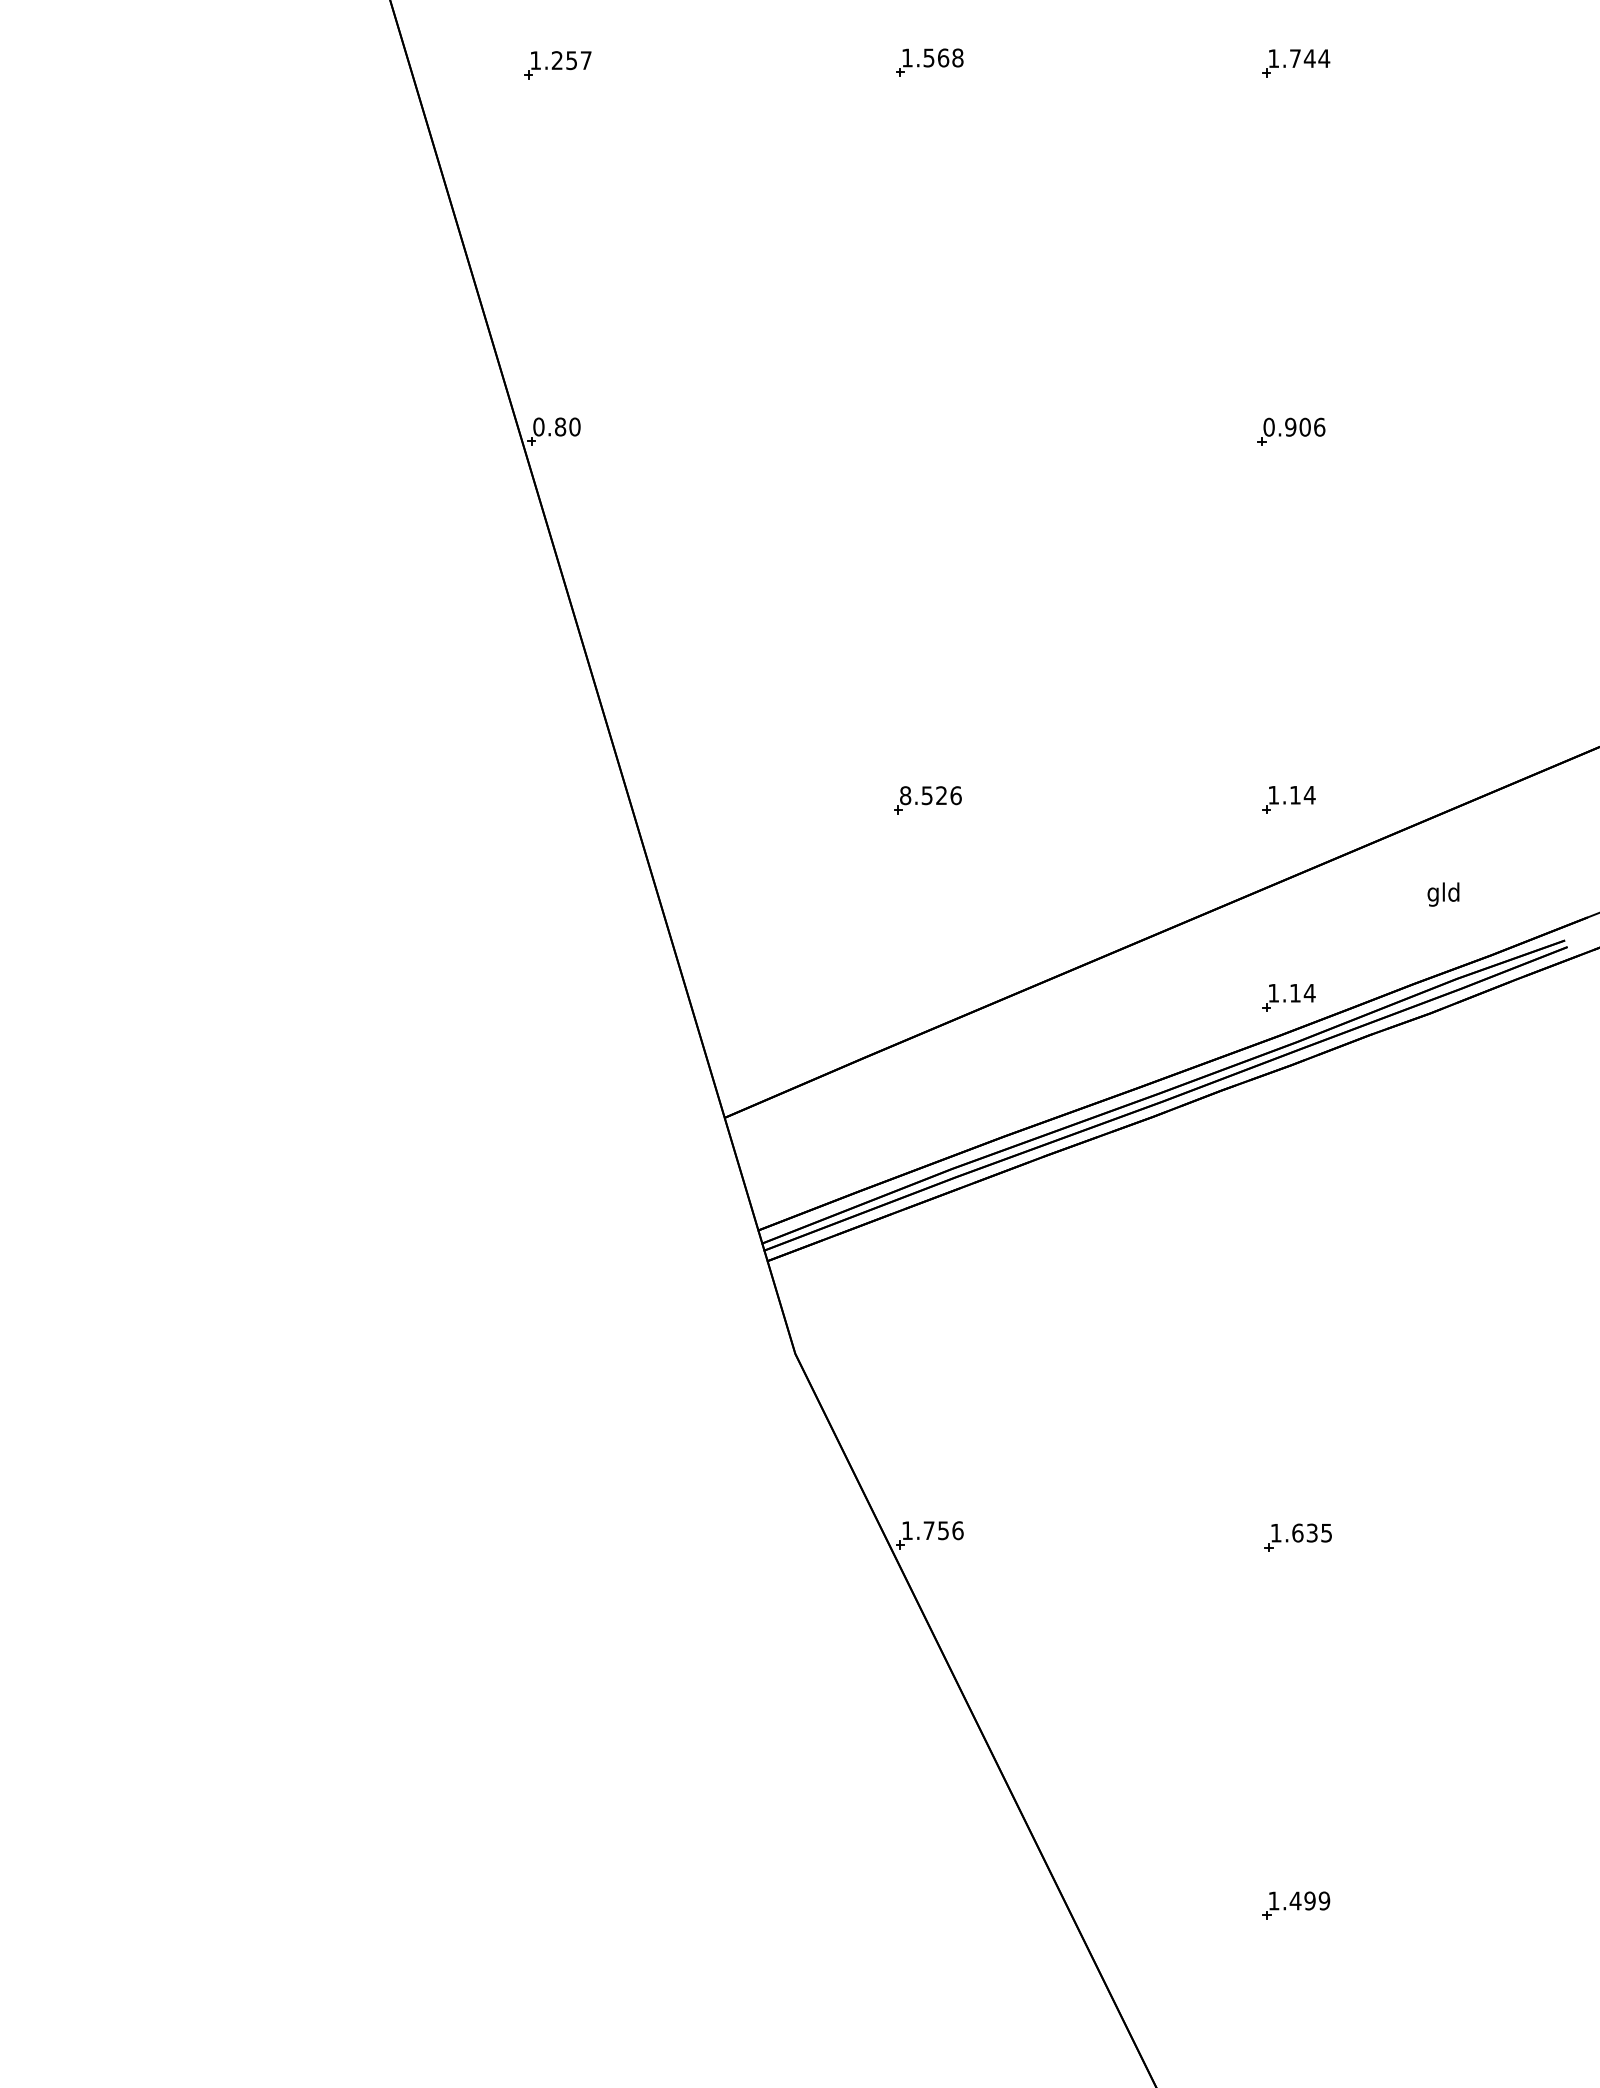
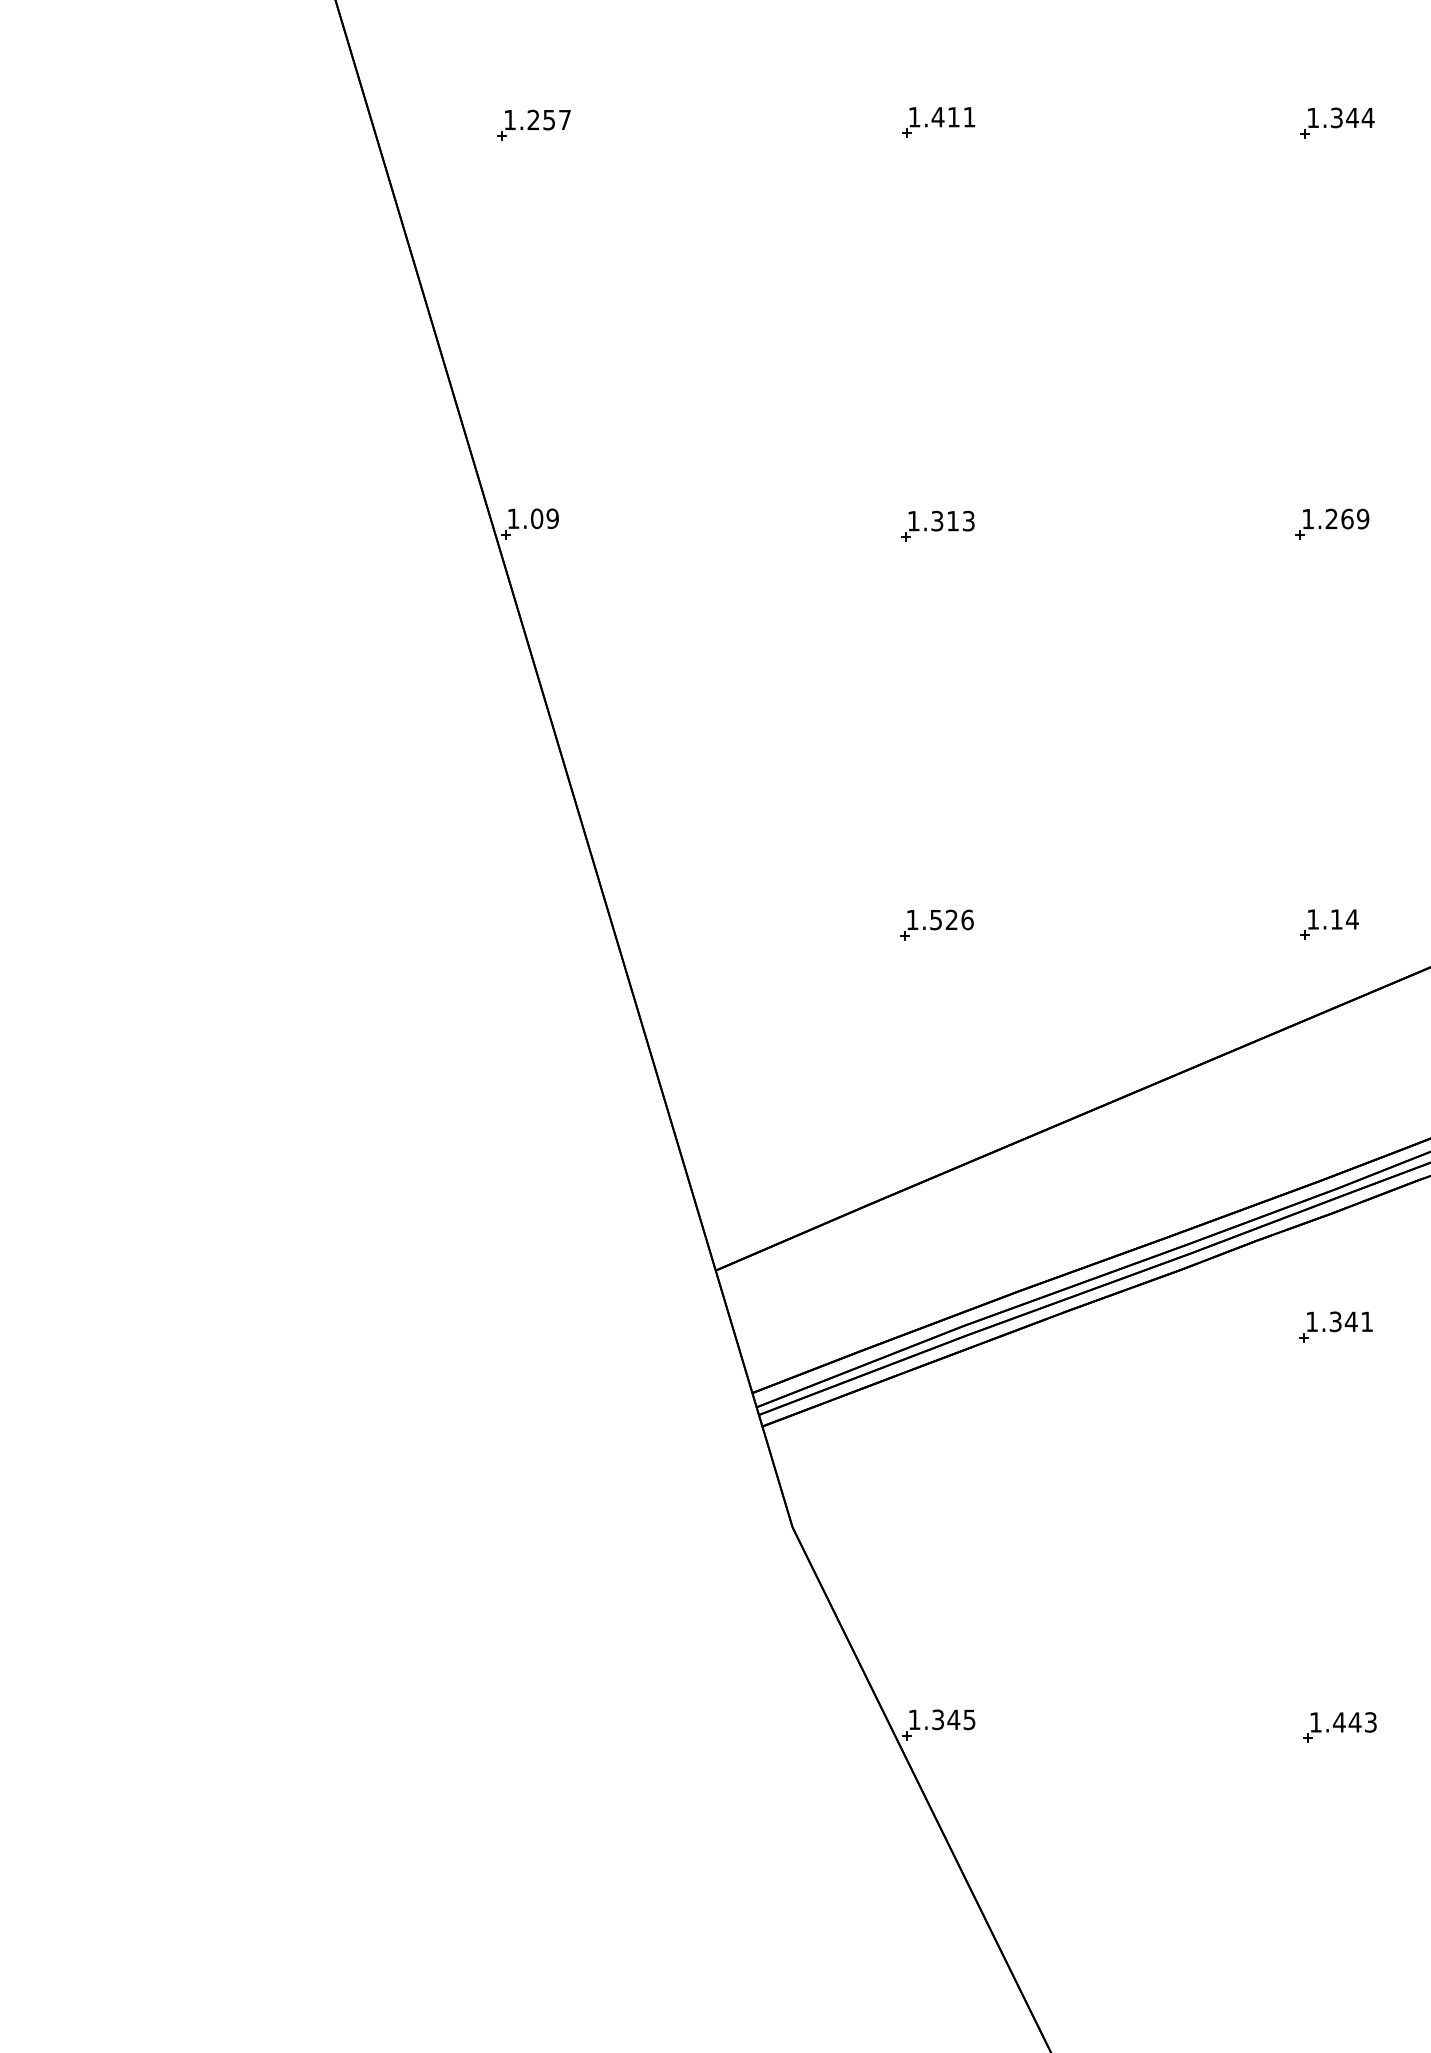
text: (943, 57) -> (953, 116), 1.568 -> 1.411
text: (1295, 58) -> (1336, 117), 1.744 -> 1.344
text: (556, 426) -> (532, 518), 0.80 -> 1.09
text: (1294, 426) -> (1335, 518), 0.906 -> 1.269
part: (928, 433) -> (937, 525), added
text: (905, 795) -> (912, 919), 8.526 -> 1.526
part: (1288, 997) -> (1329, 1139), removed
part: (1294, 1169) -> (1335, 1326), added
text: (943, 1530) -> (953, 1719), 1.756 -> 1.345
text: (1311, 1532) -> (1354, 1721), 1.635 -> 1.443

